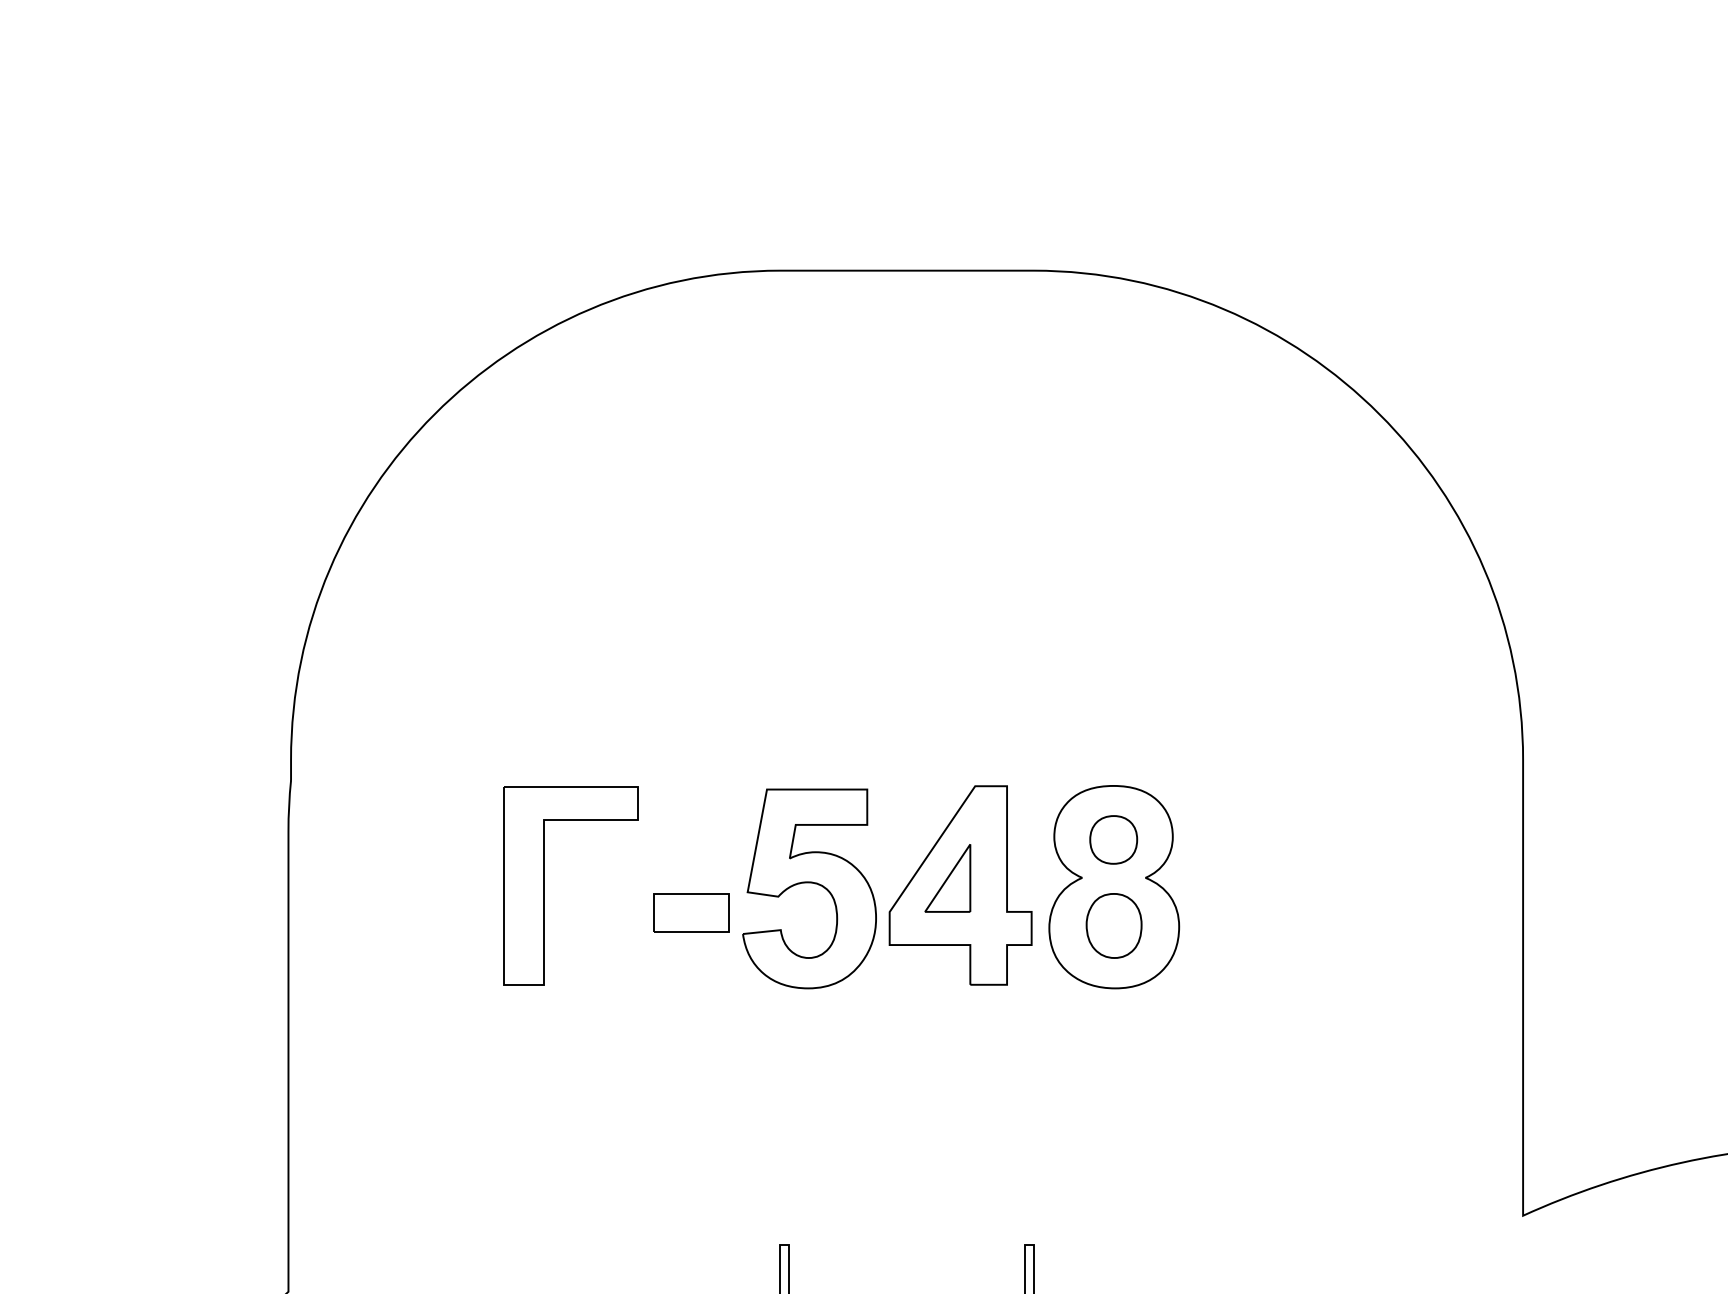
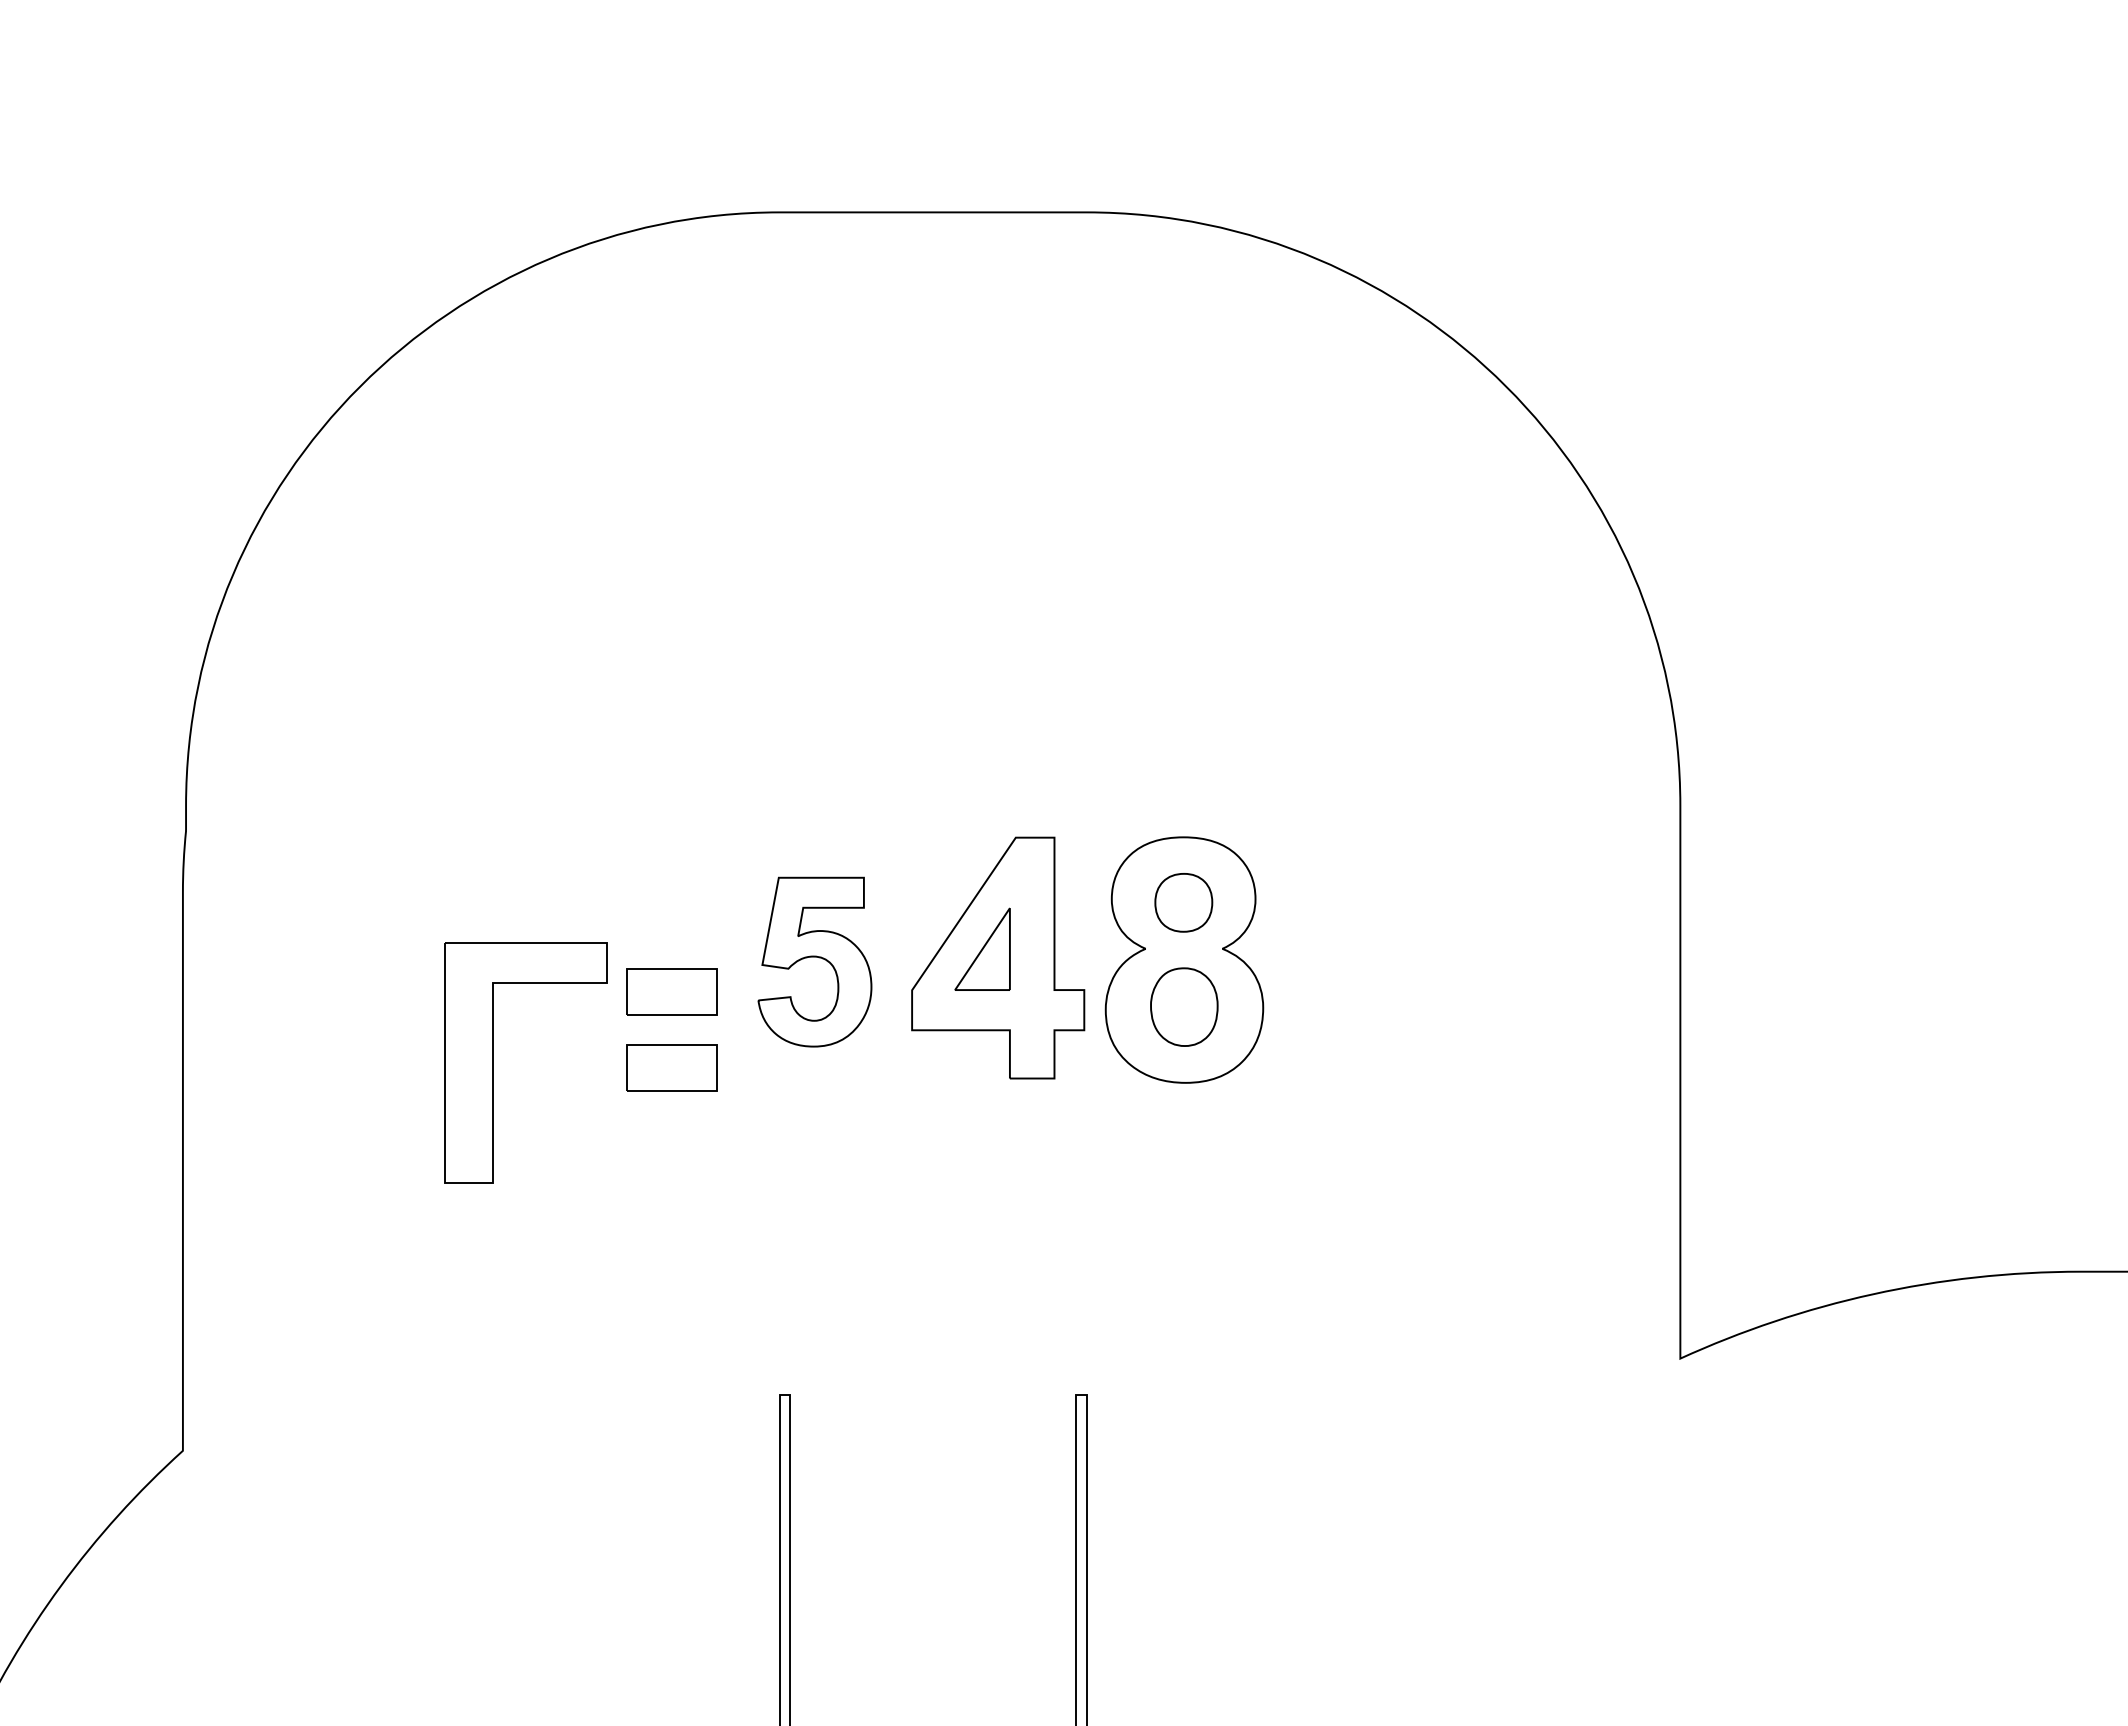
part: (544, 885) -> (493, 1062), moved
part: (809, 888) -> (814, 961), size x0.7
part: (691, 975) -> (671, 1067), added

